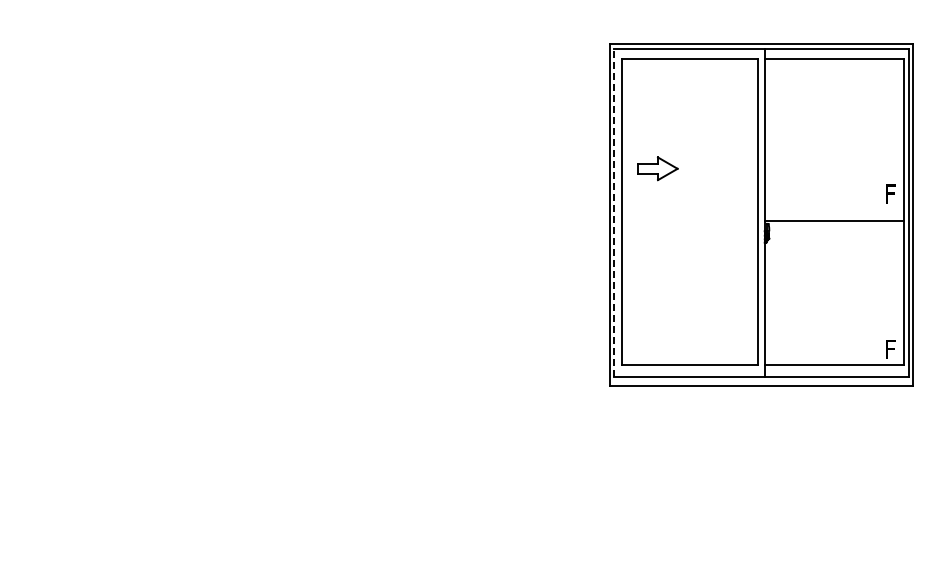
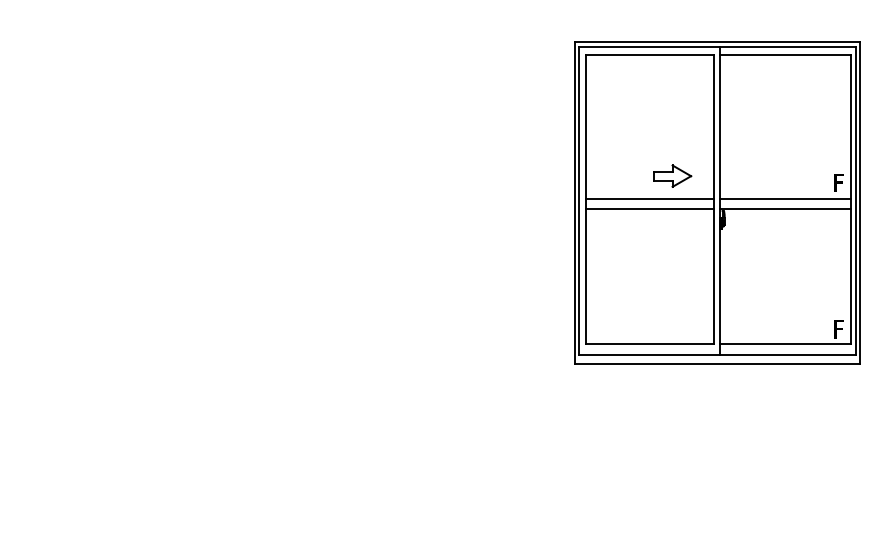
part: (657, 168) -> (672, 175), moved
line: (689, 211) -> (649, 199), added
line: (833, 211) -> (785, 199), added
line: (614, 213) -> (578, 201), dashed -> solid
line: (689, 221) -> (649, 208), added

